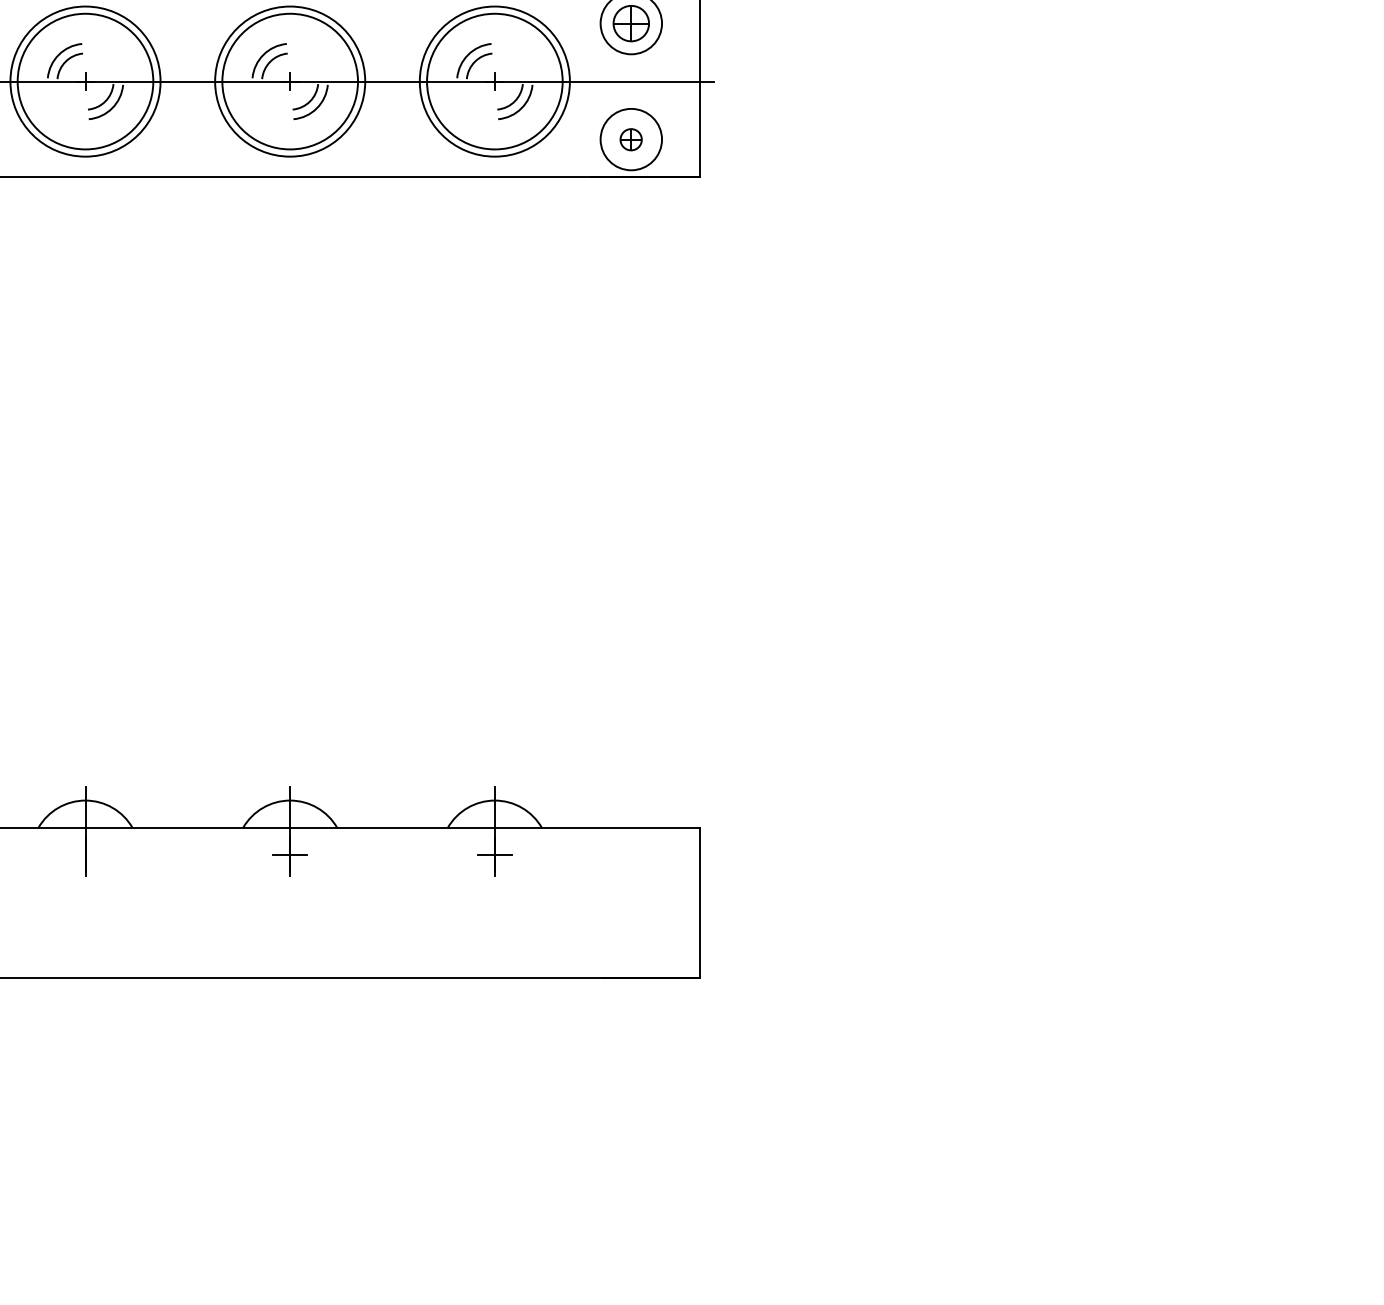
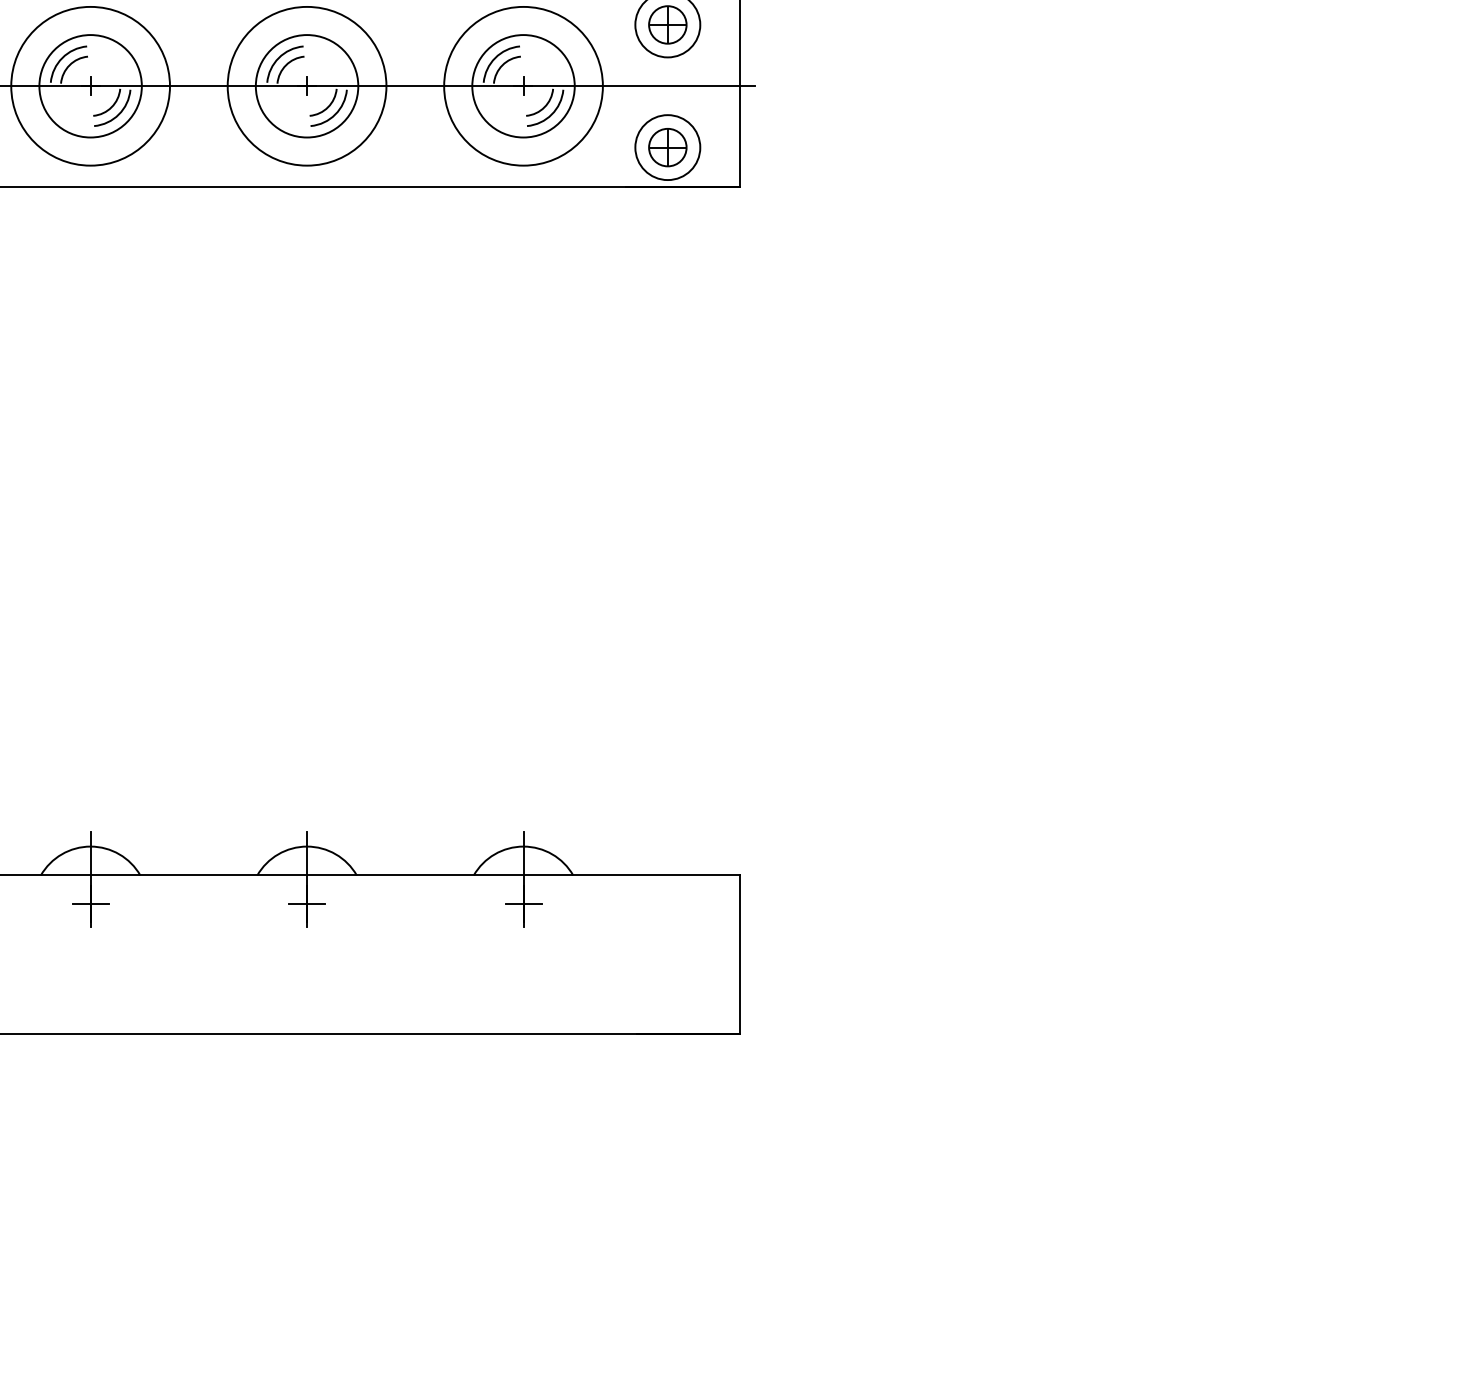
circle: (85, 81) -> (90, 86), size x0.71
circle: (289, 81) -> (306, 86), size x0.71
circle: (494, 81) -> (523, 86), size x0.71
part: (630, 139) -> (666, 147), size x1.67
line: (85, 854) -> (90, 903), added

